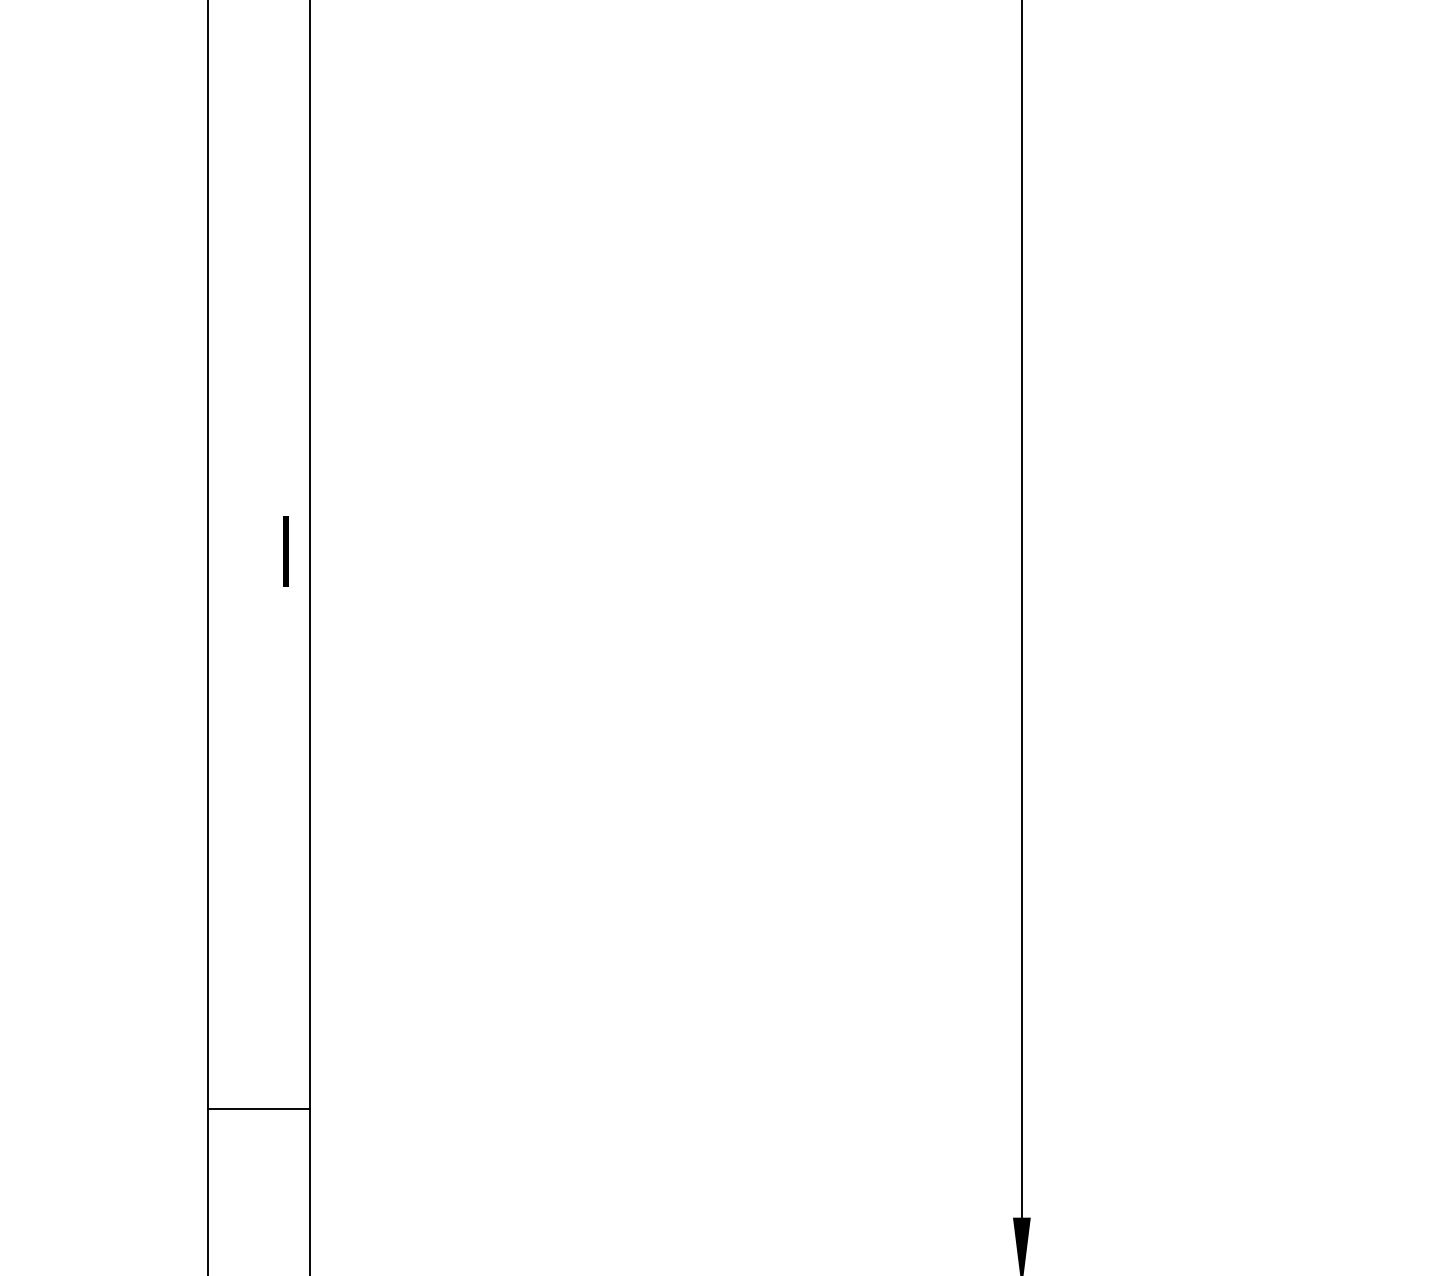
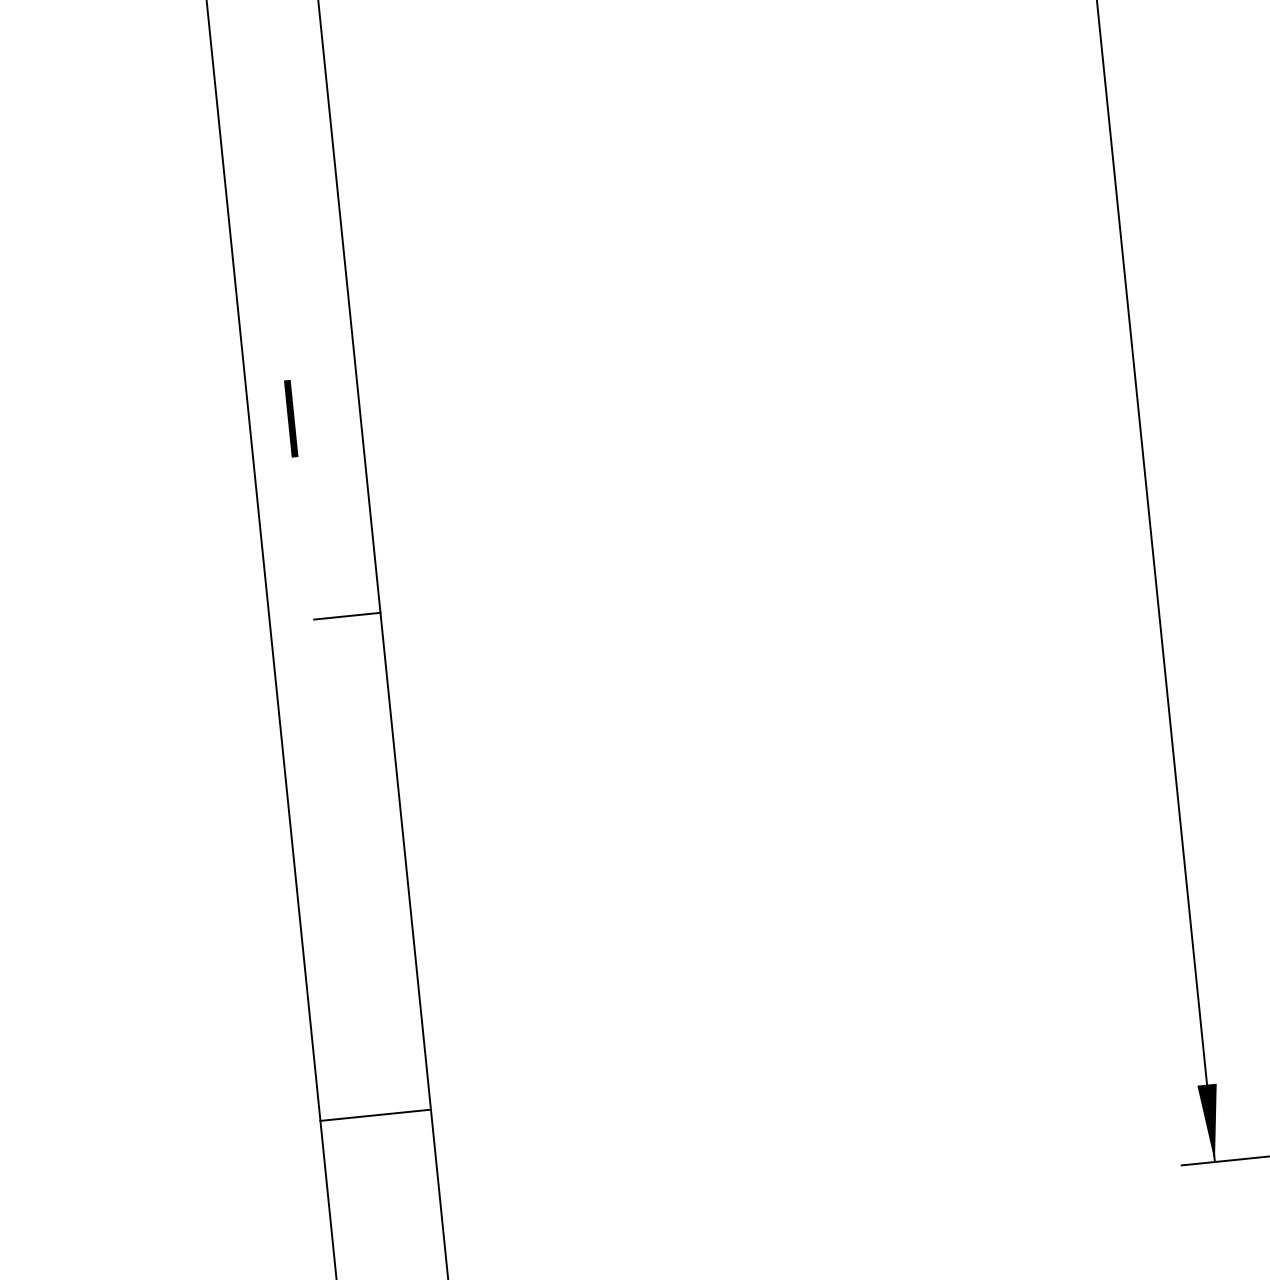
text: (285, 551) -> (290, 419), moved
line: (279, 709) -> (346, 615), added
line: (259, 1108) -> (375, 1115), moved

